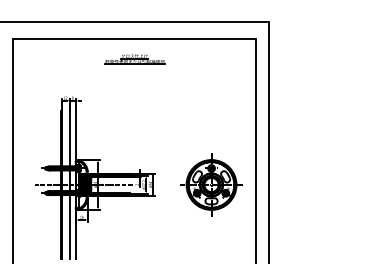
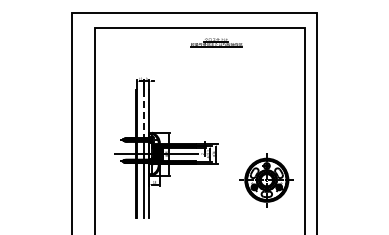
part: (134, 59) -> (216, 42), moved
line: (70, 140) -> (144, 115), solid -> dashed
part: (211, 185) -> (266, 180), moved

